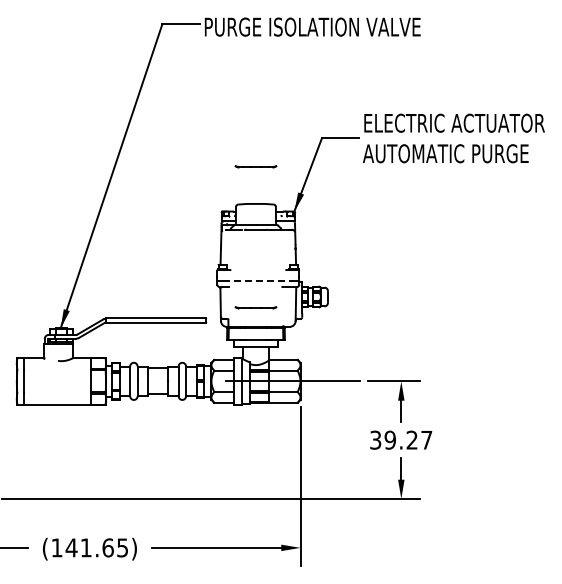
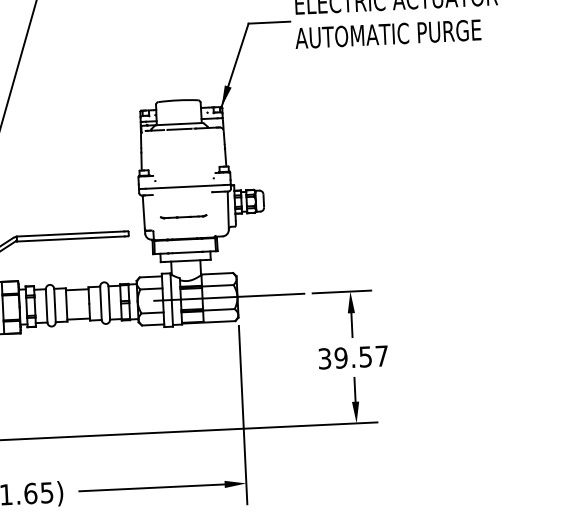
part: (255, 166) -> (175, 58), removed
line: (258, 281) -> (185, 187), dashed -> solid
text: (411, 439) -> (364, 356), 39.27 -> 39.57

